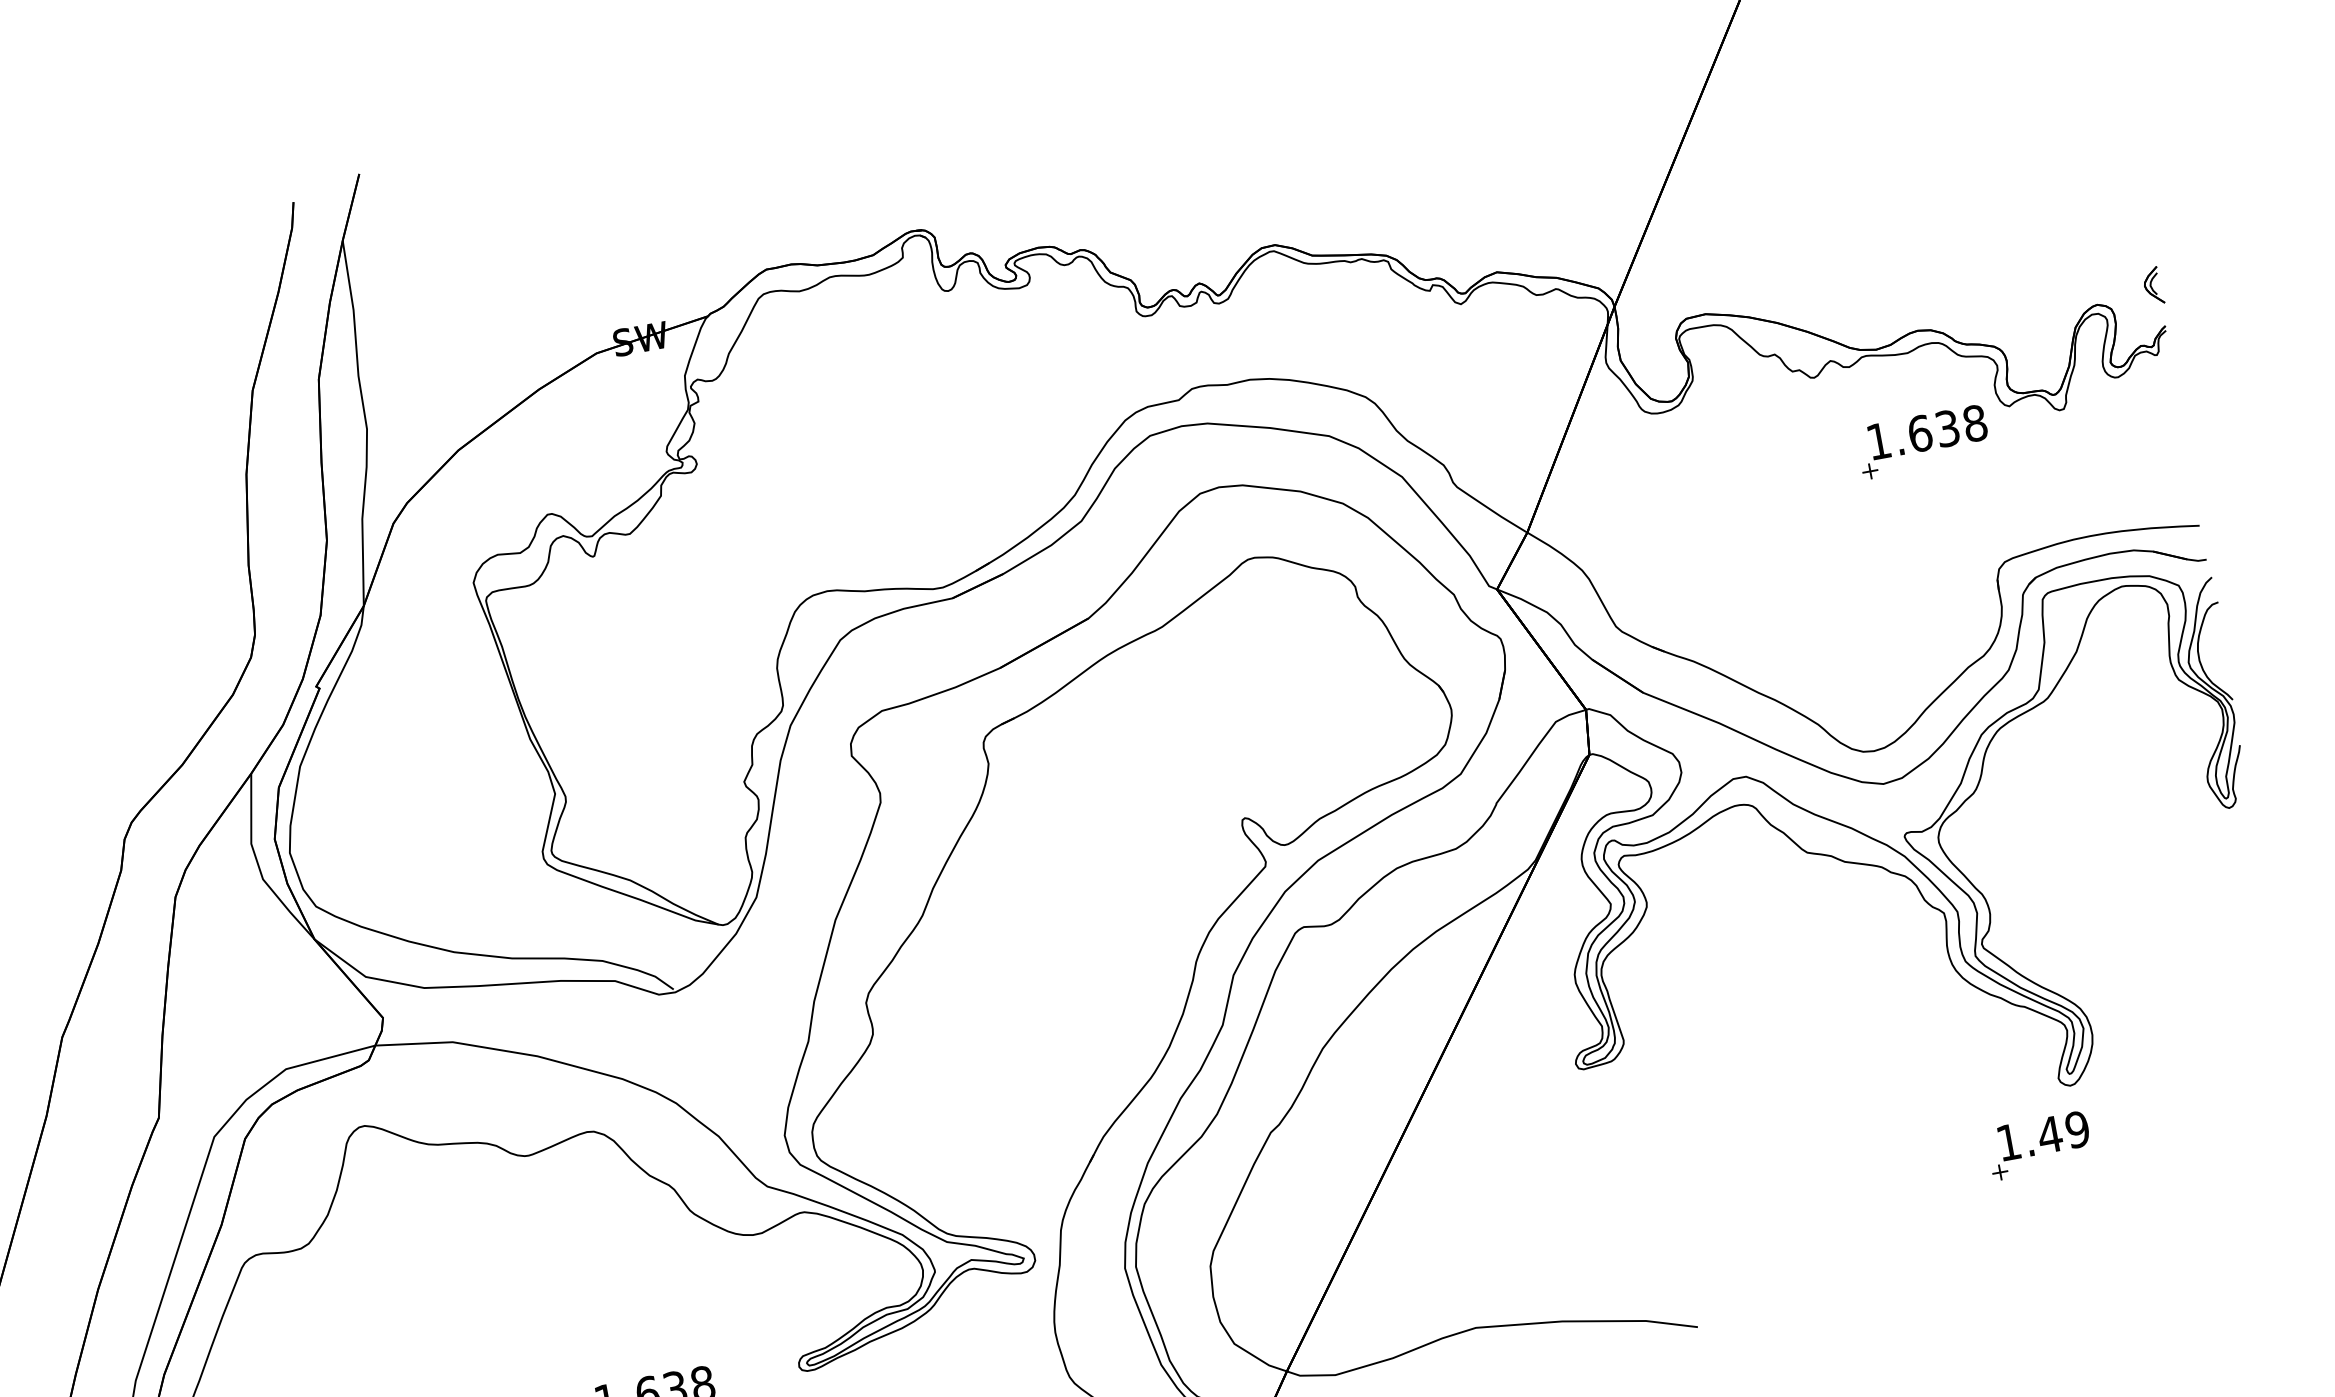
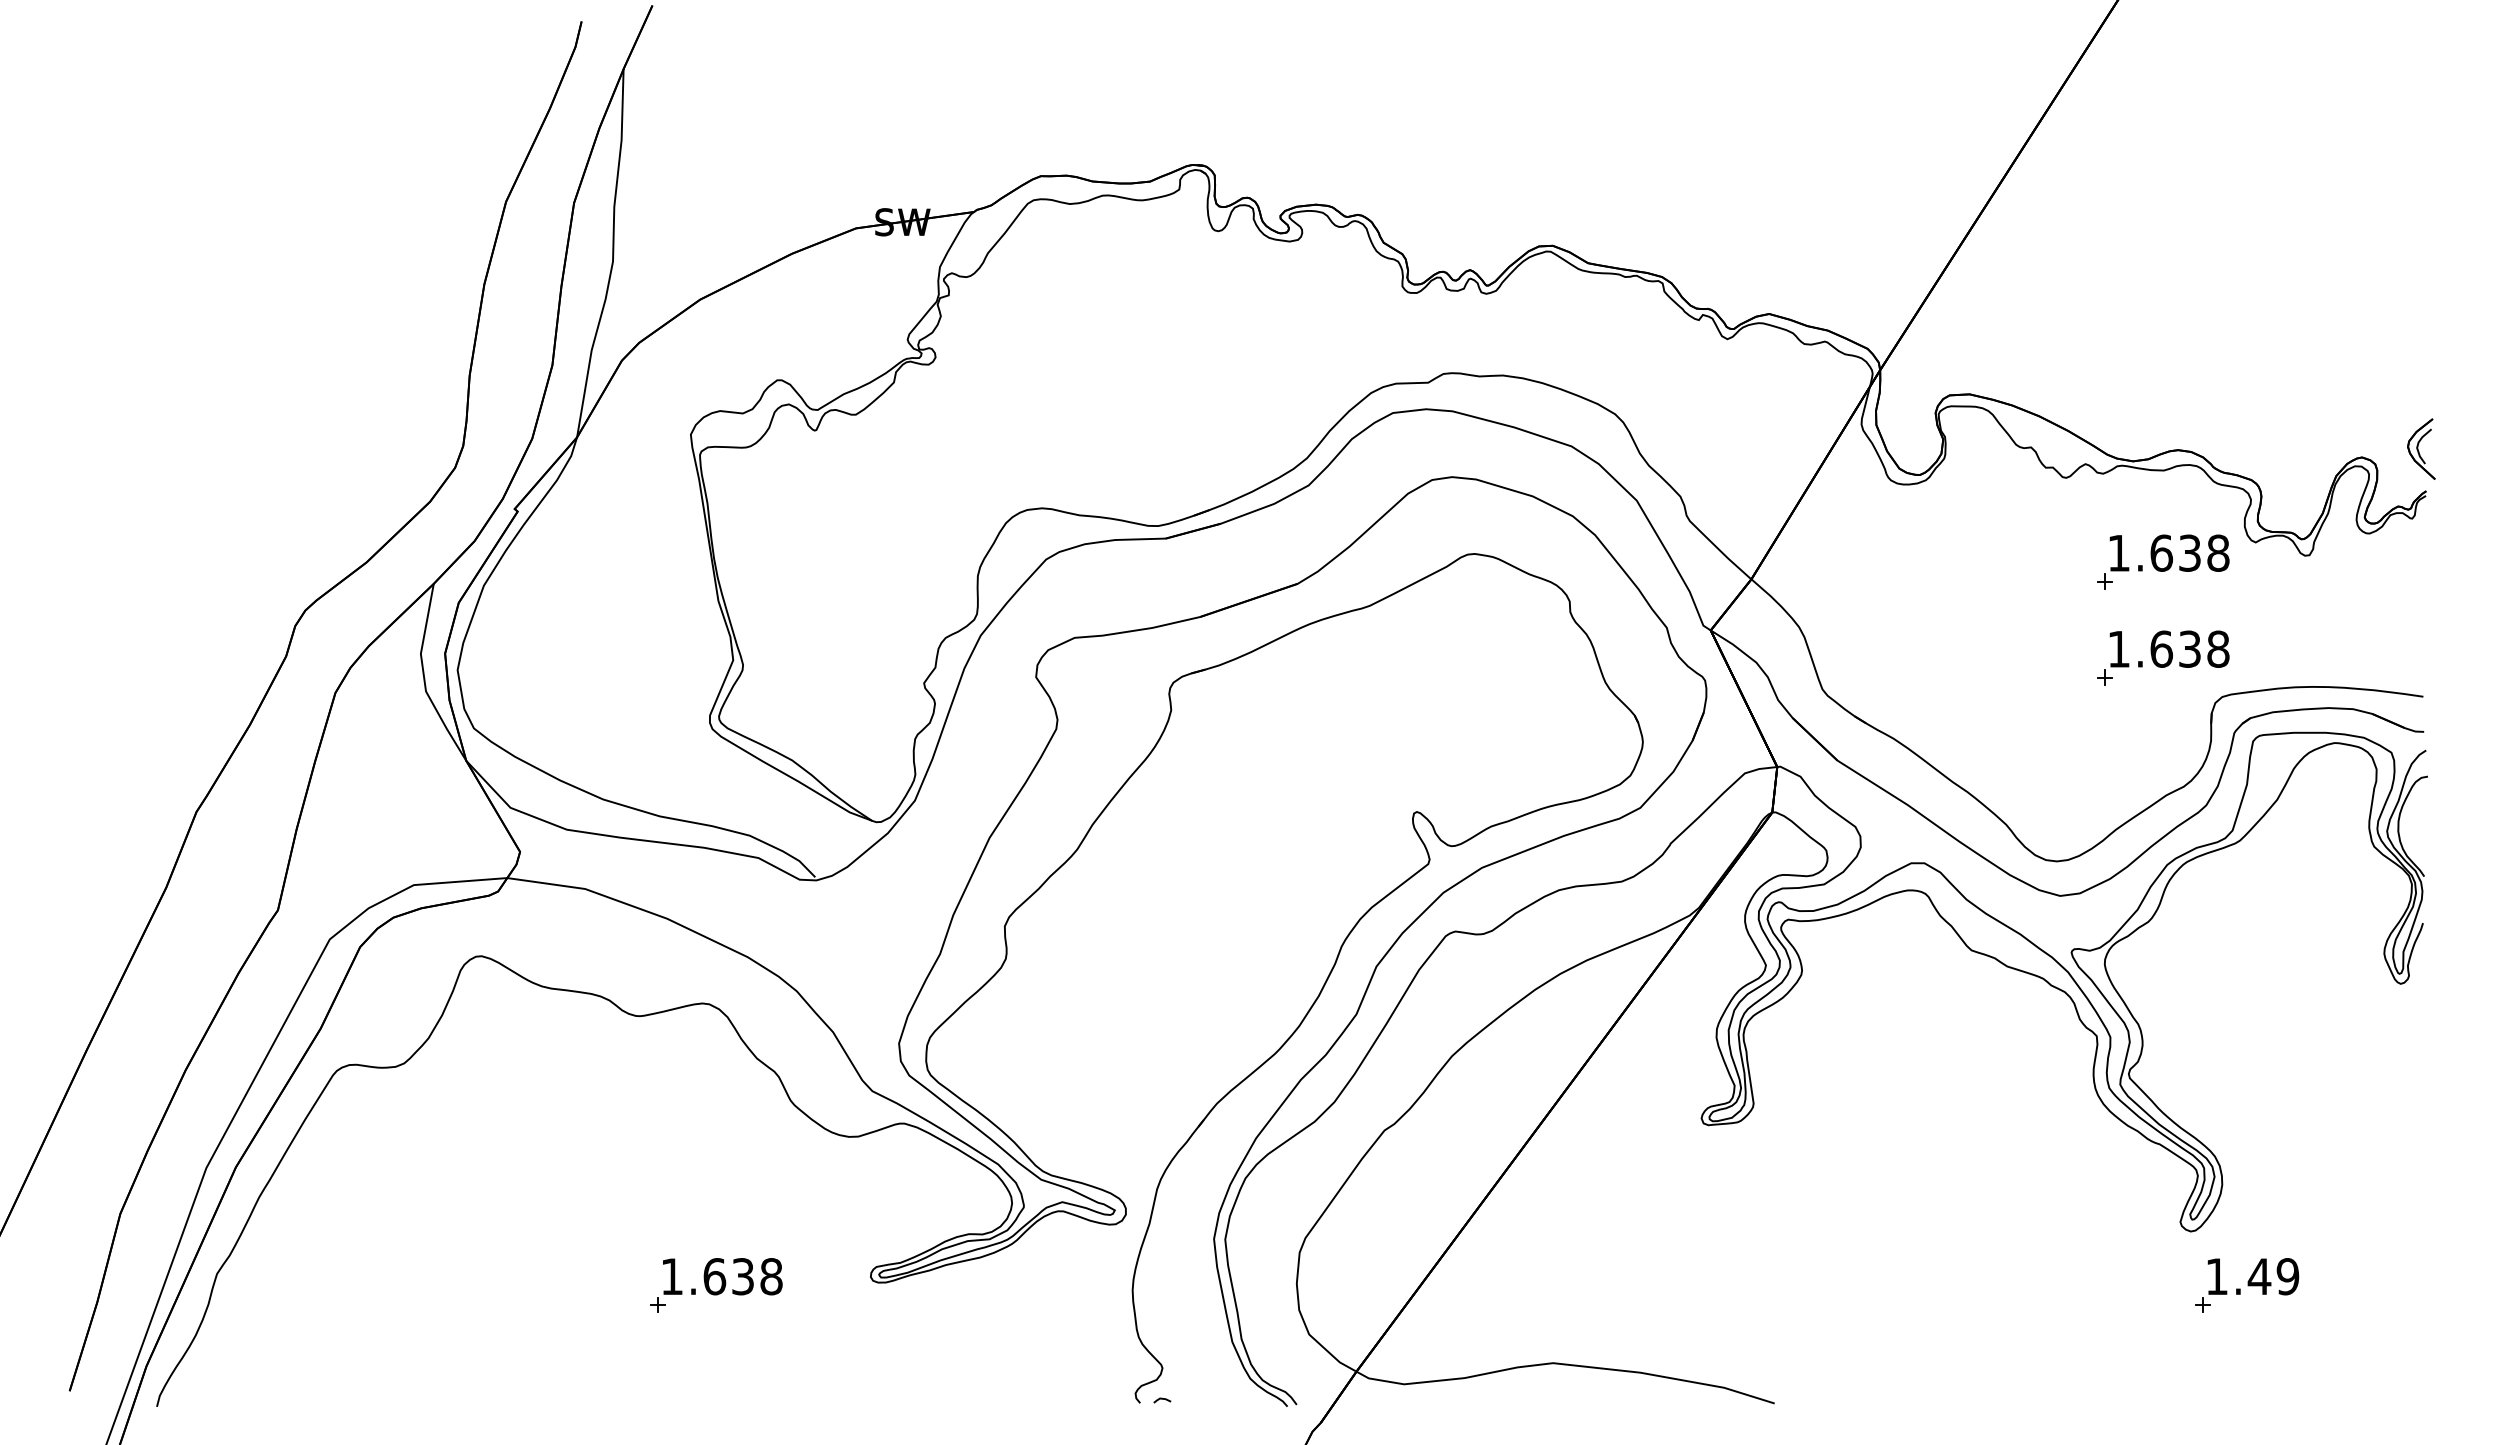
part: (2153, 285) -> (2421, 448), size x1.6
part: (1940, 534) -> (2163, 657), added
part: (2039, 1145) -> (2247, 1285), moved

